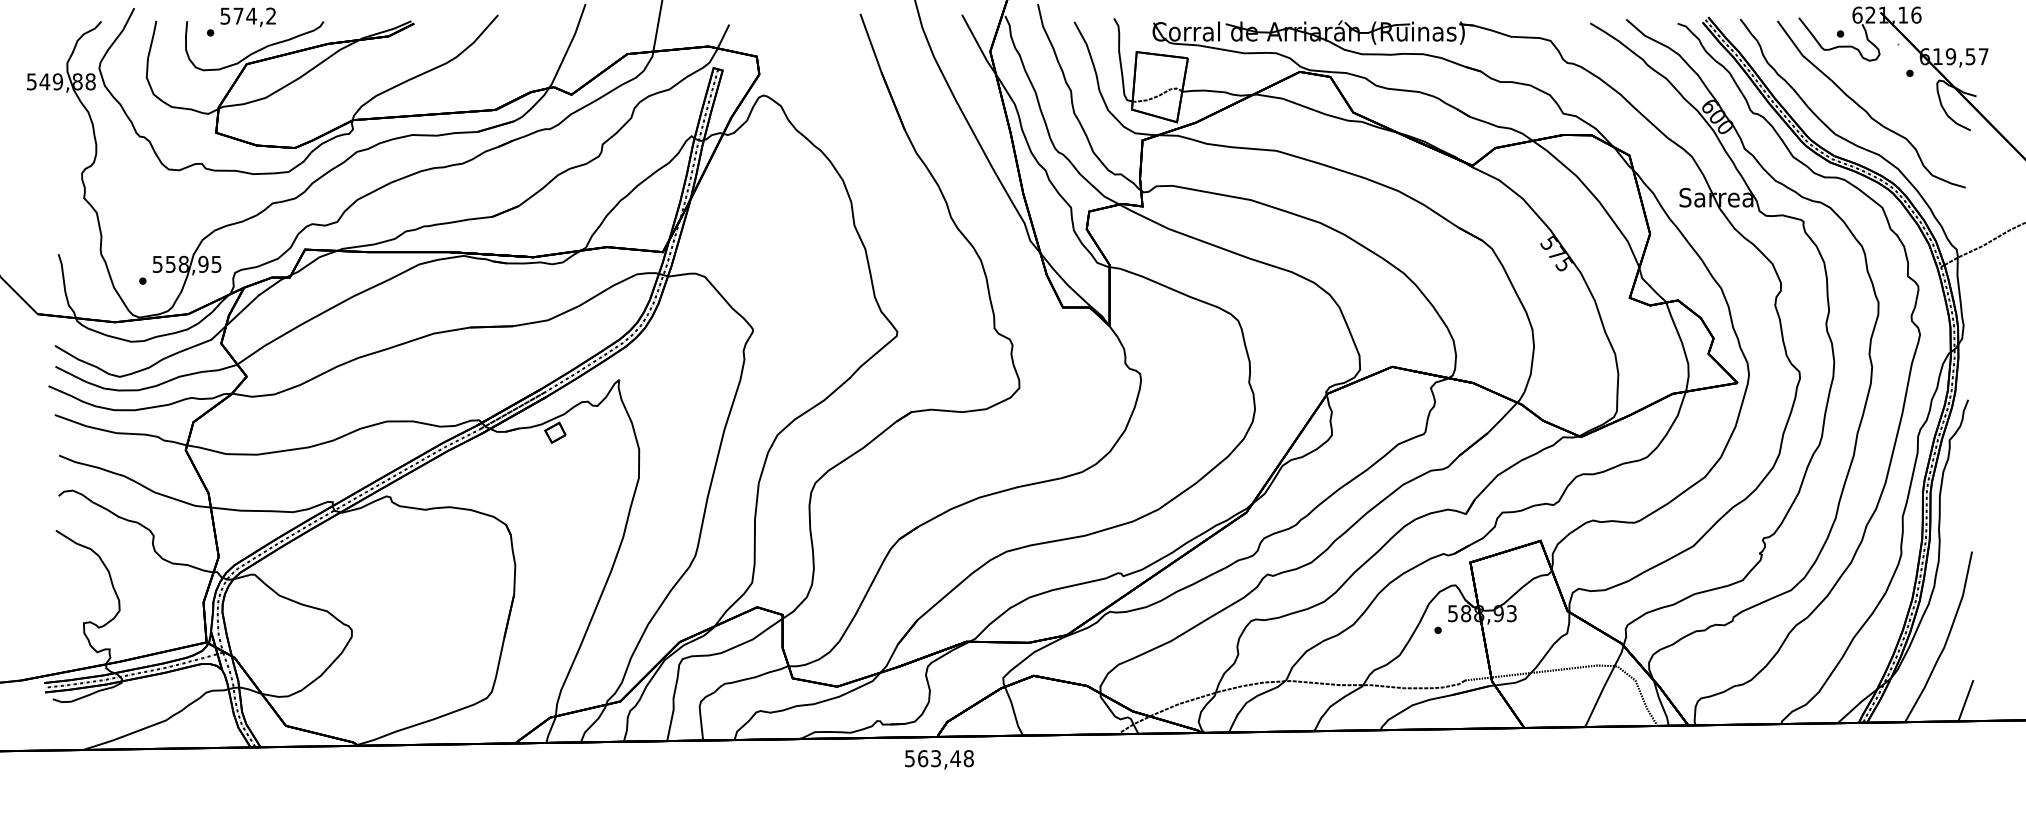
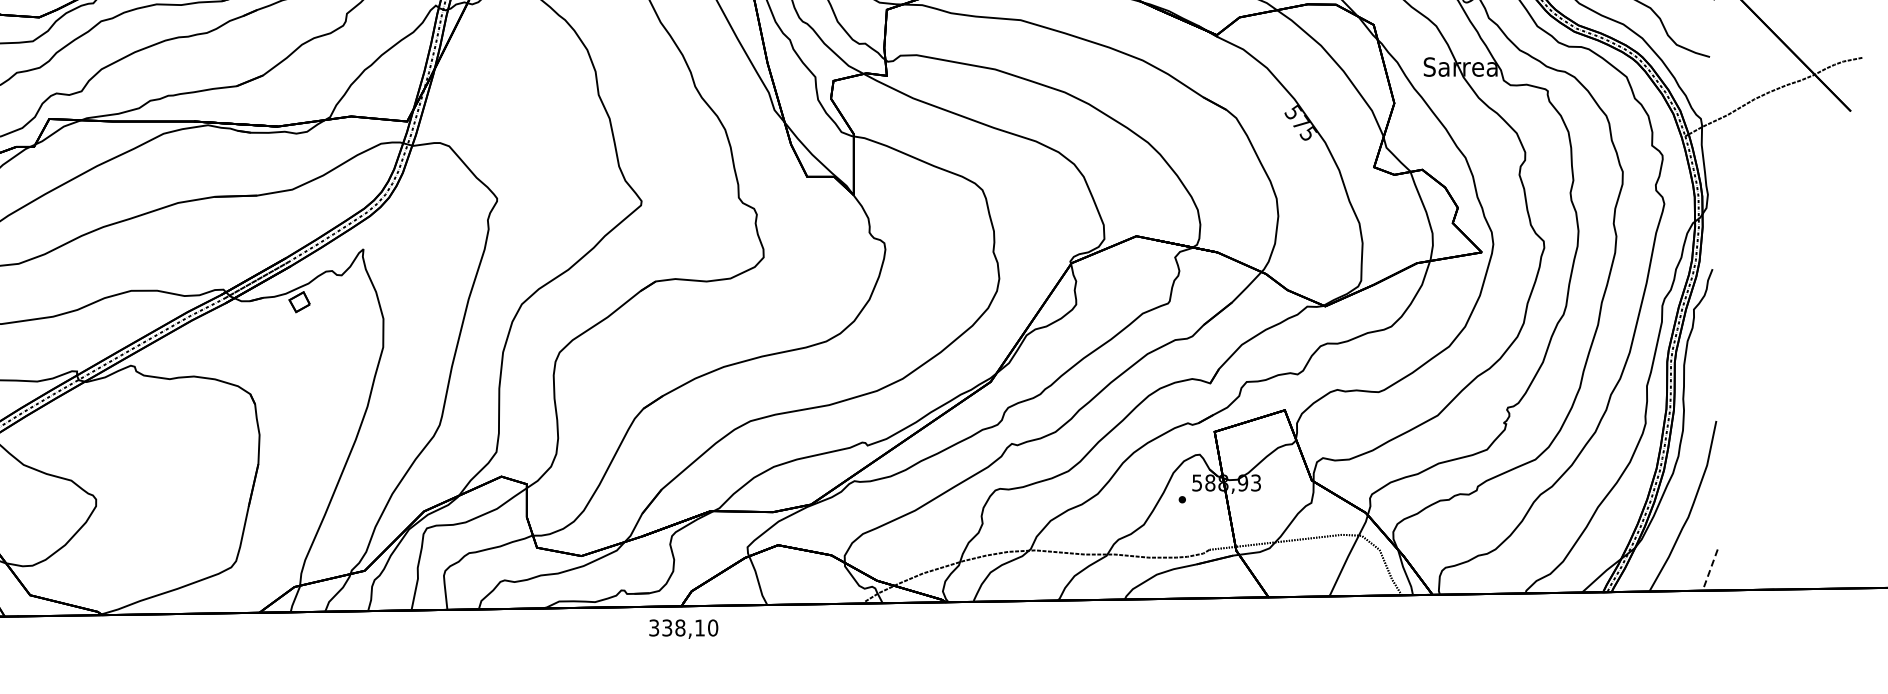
line: (1965, 700) -> (1709, 569), solid -> dashed
text: (939, 758) -> (683, 627), 563,48 -> 338,10

